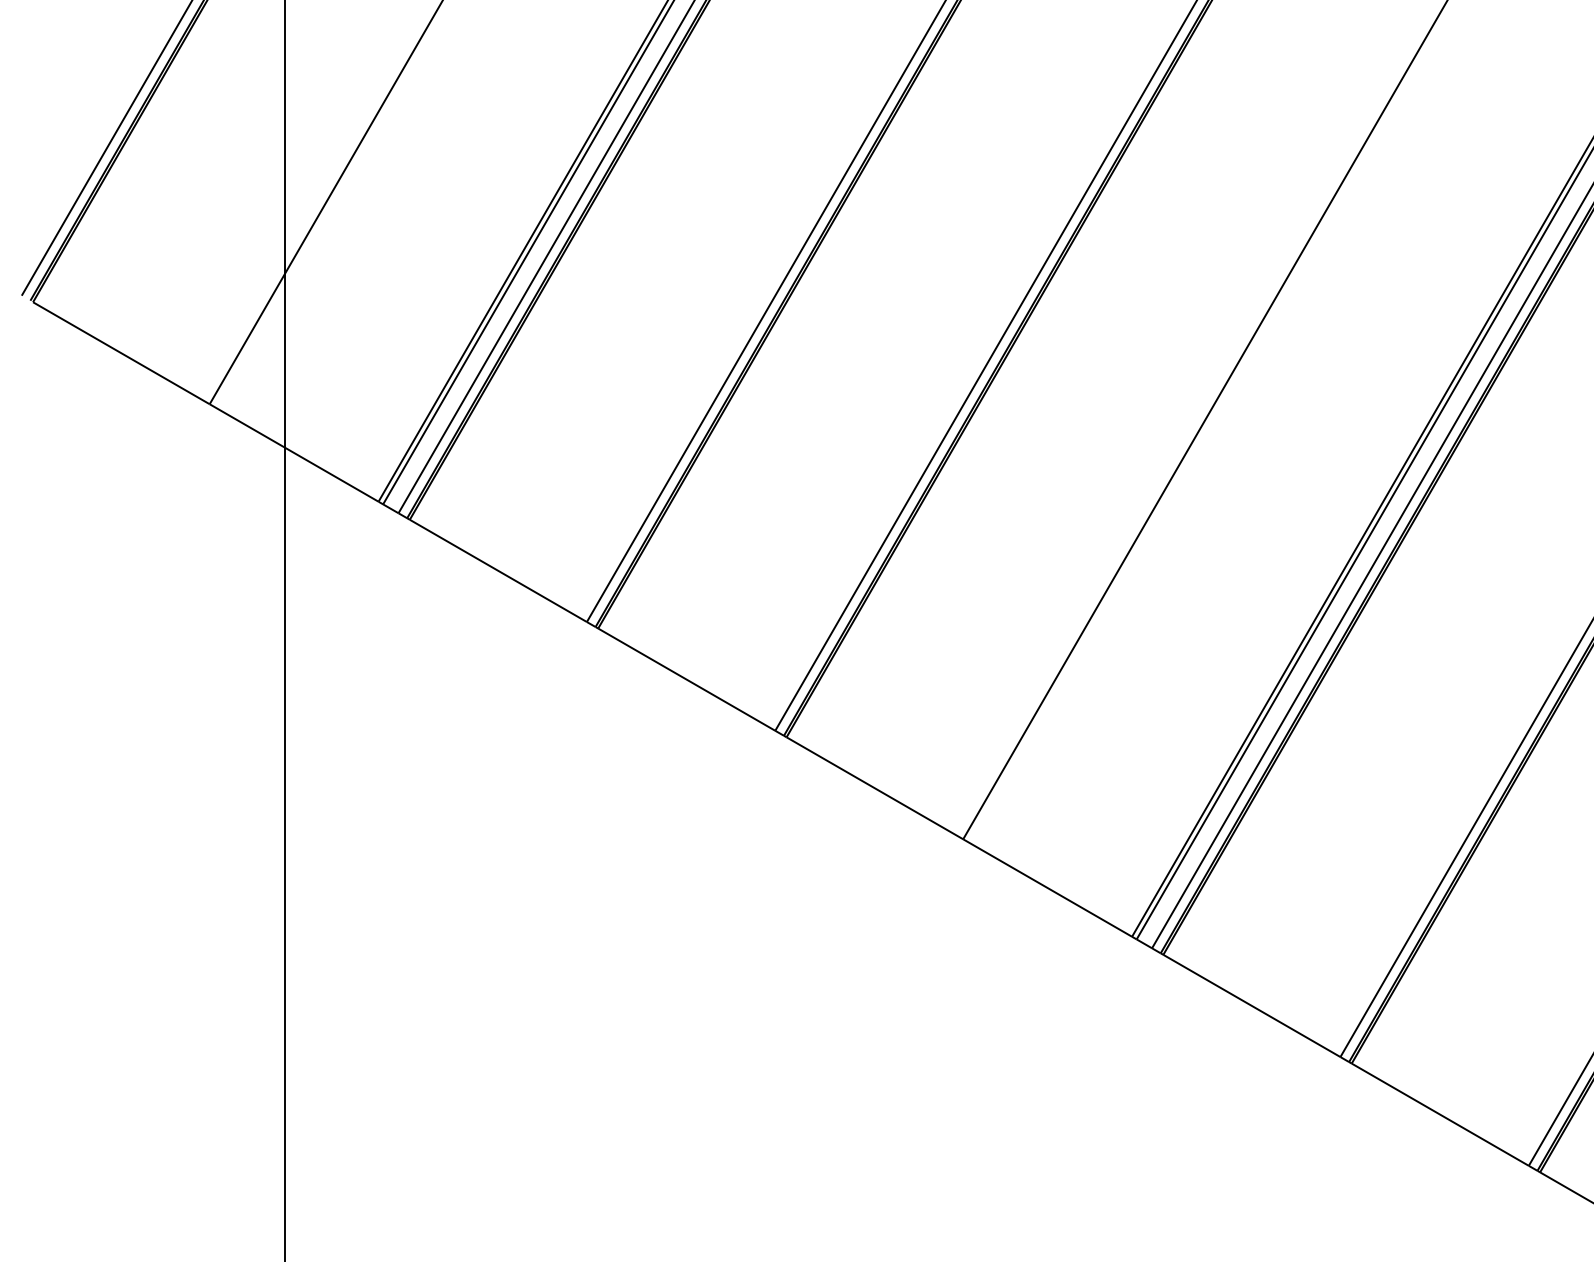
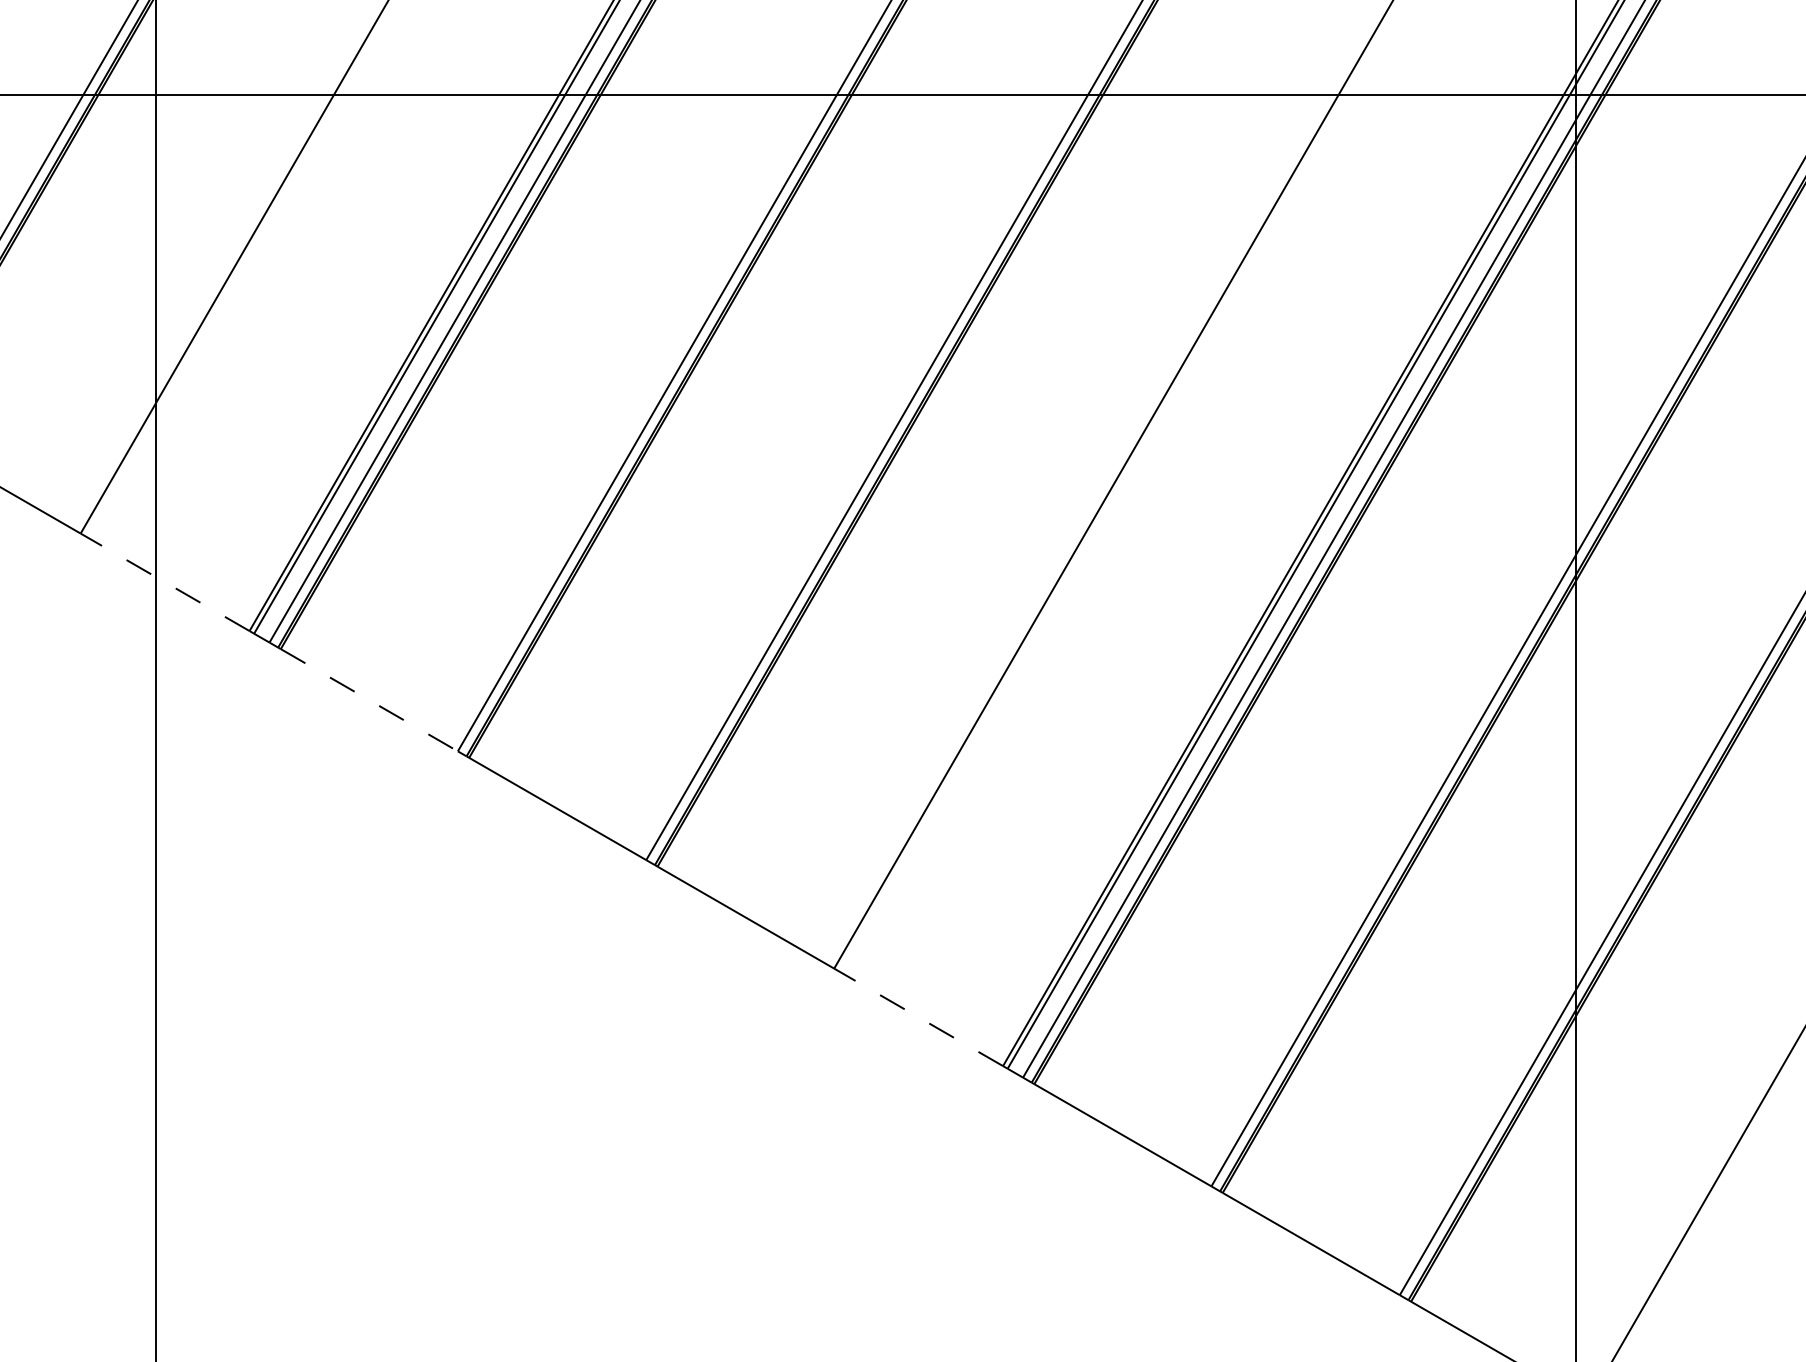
line: (293, 453) -> (164, 582), solid -> dashed
line: (498, 571) -> (369, 700), solid -> dashed
line: (1047, 888) -> (918, 1017), solid -> dashed

